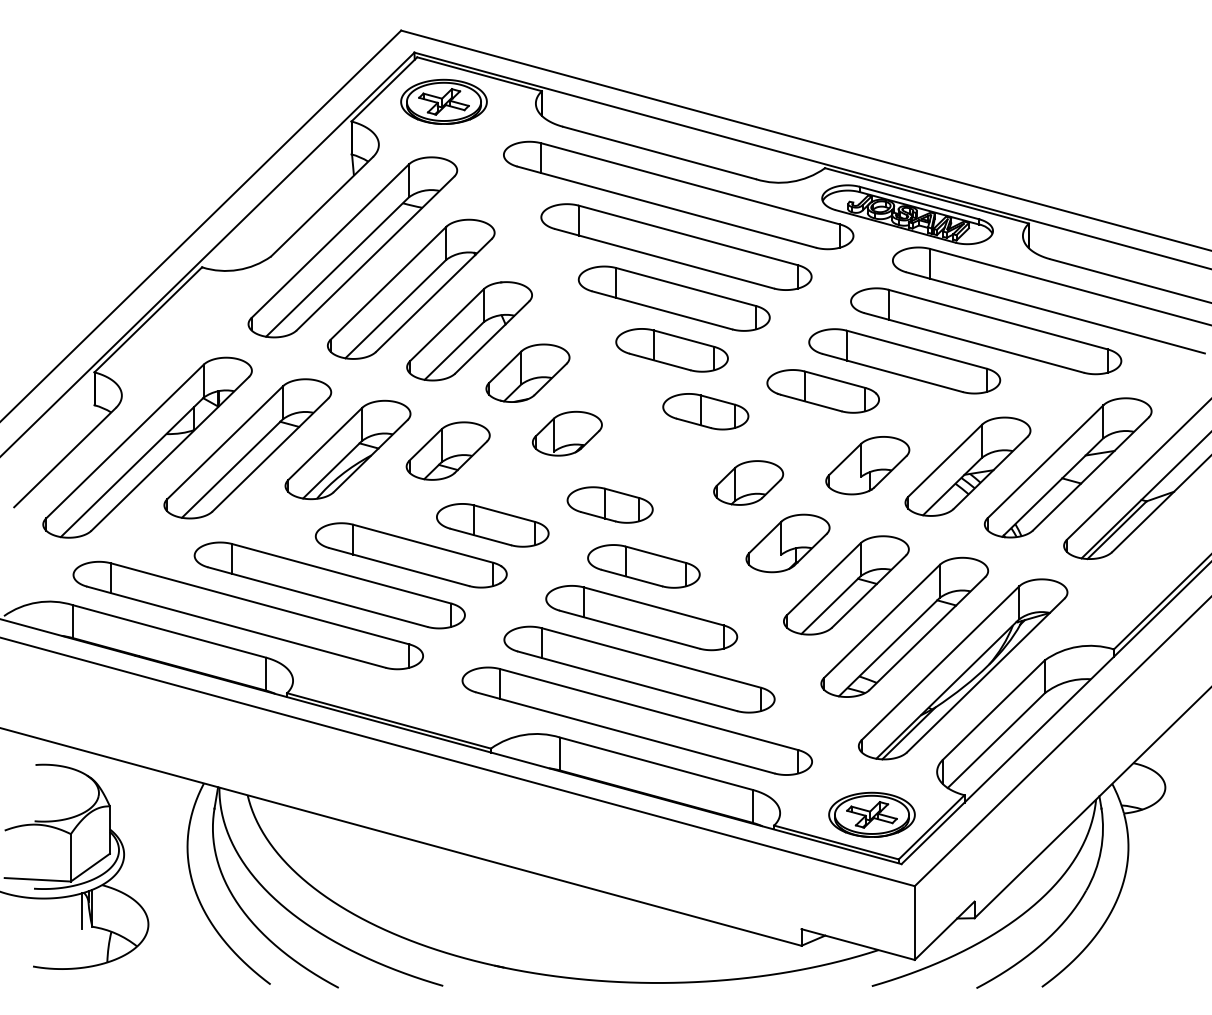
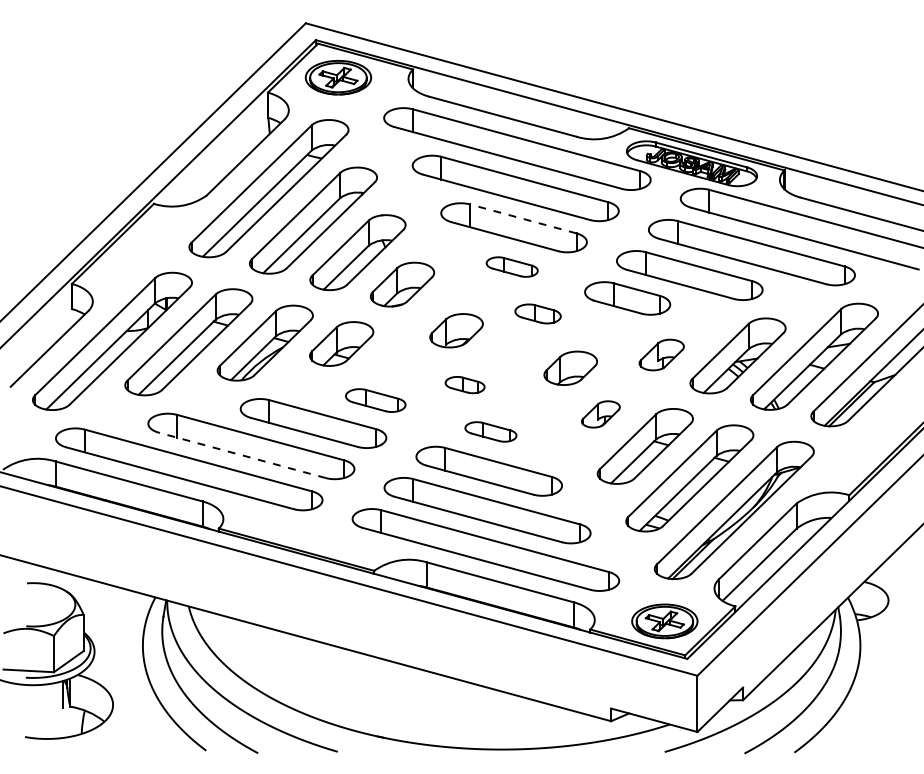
line: (685, 286) -> (522, 218), solid -> dashed
part: (670, 349) -> (511, 266), size x0.6
part: (705, 411) -> (537, 313), size x0.7
part: (567, 433) -> (456, 330), moved
part: (867, 464) -> (661, 354), size x0.7
part: (609, 504) -> (464, 384), size x0.6
part: (492, 525) -> (375, 400), size x0.7
part: (787, 543) -> (600, 414), size x0.6
part: (643, 565) -> (490, 431), size x0.6
line: (318, 597) -> (242, 455), solid -> dashed

